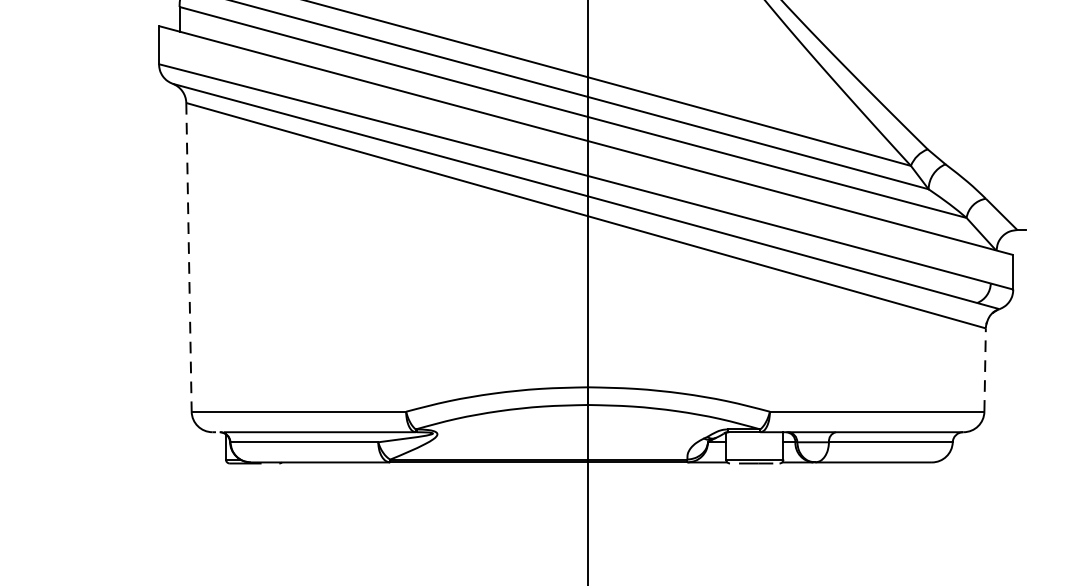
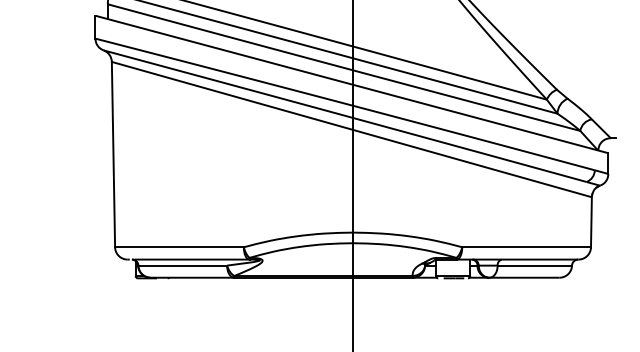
line: (189, 257) -> (113, 154), dashed -> solid
line: (985, 368) -> (591, 221), dashed -> solid

